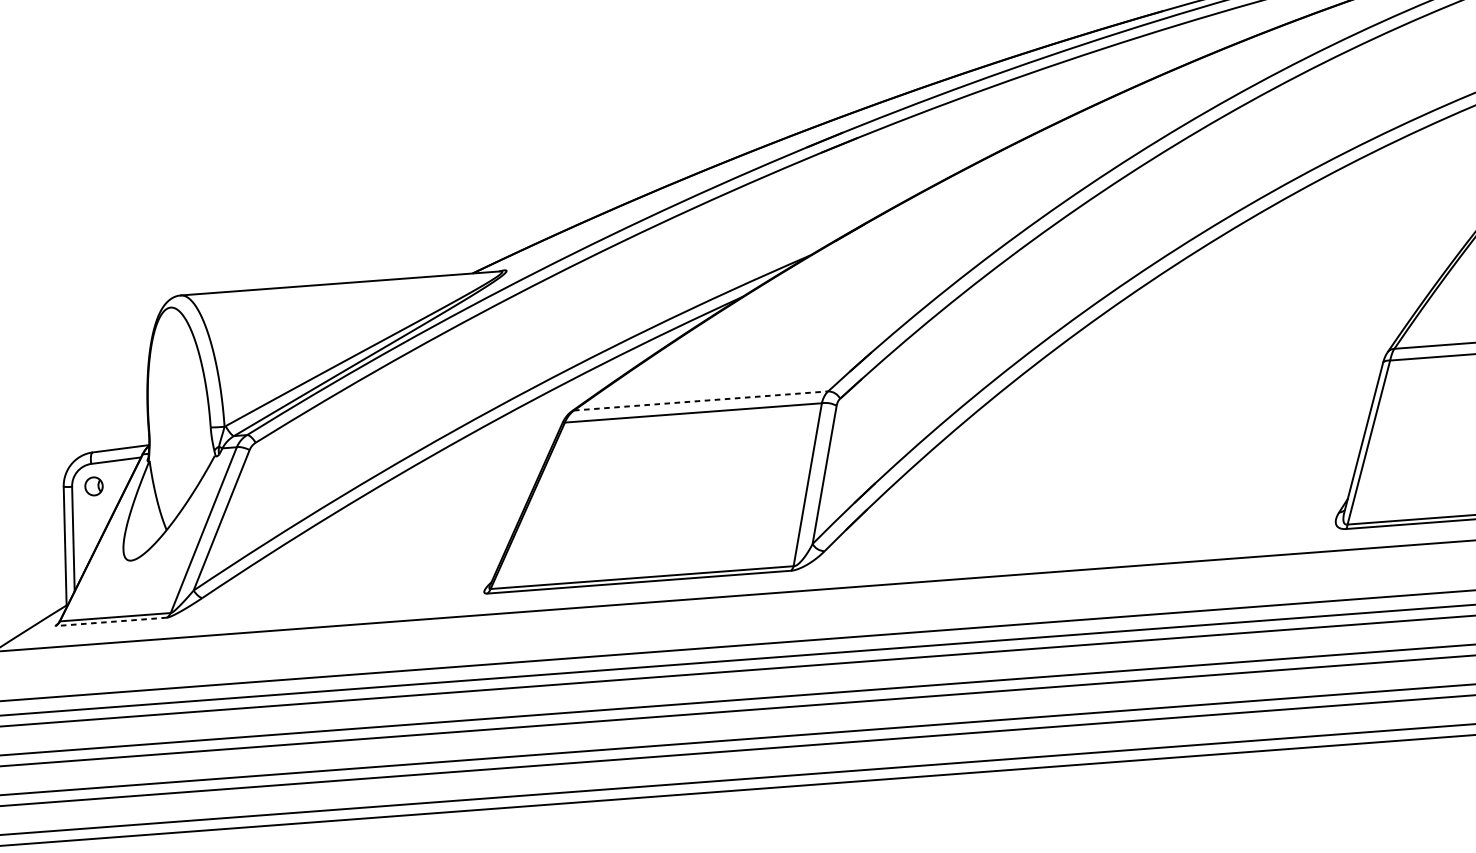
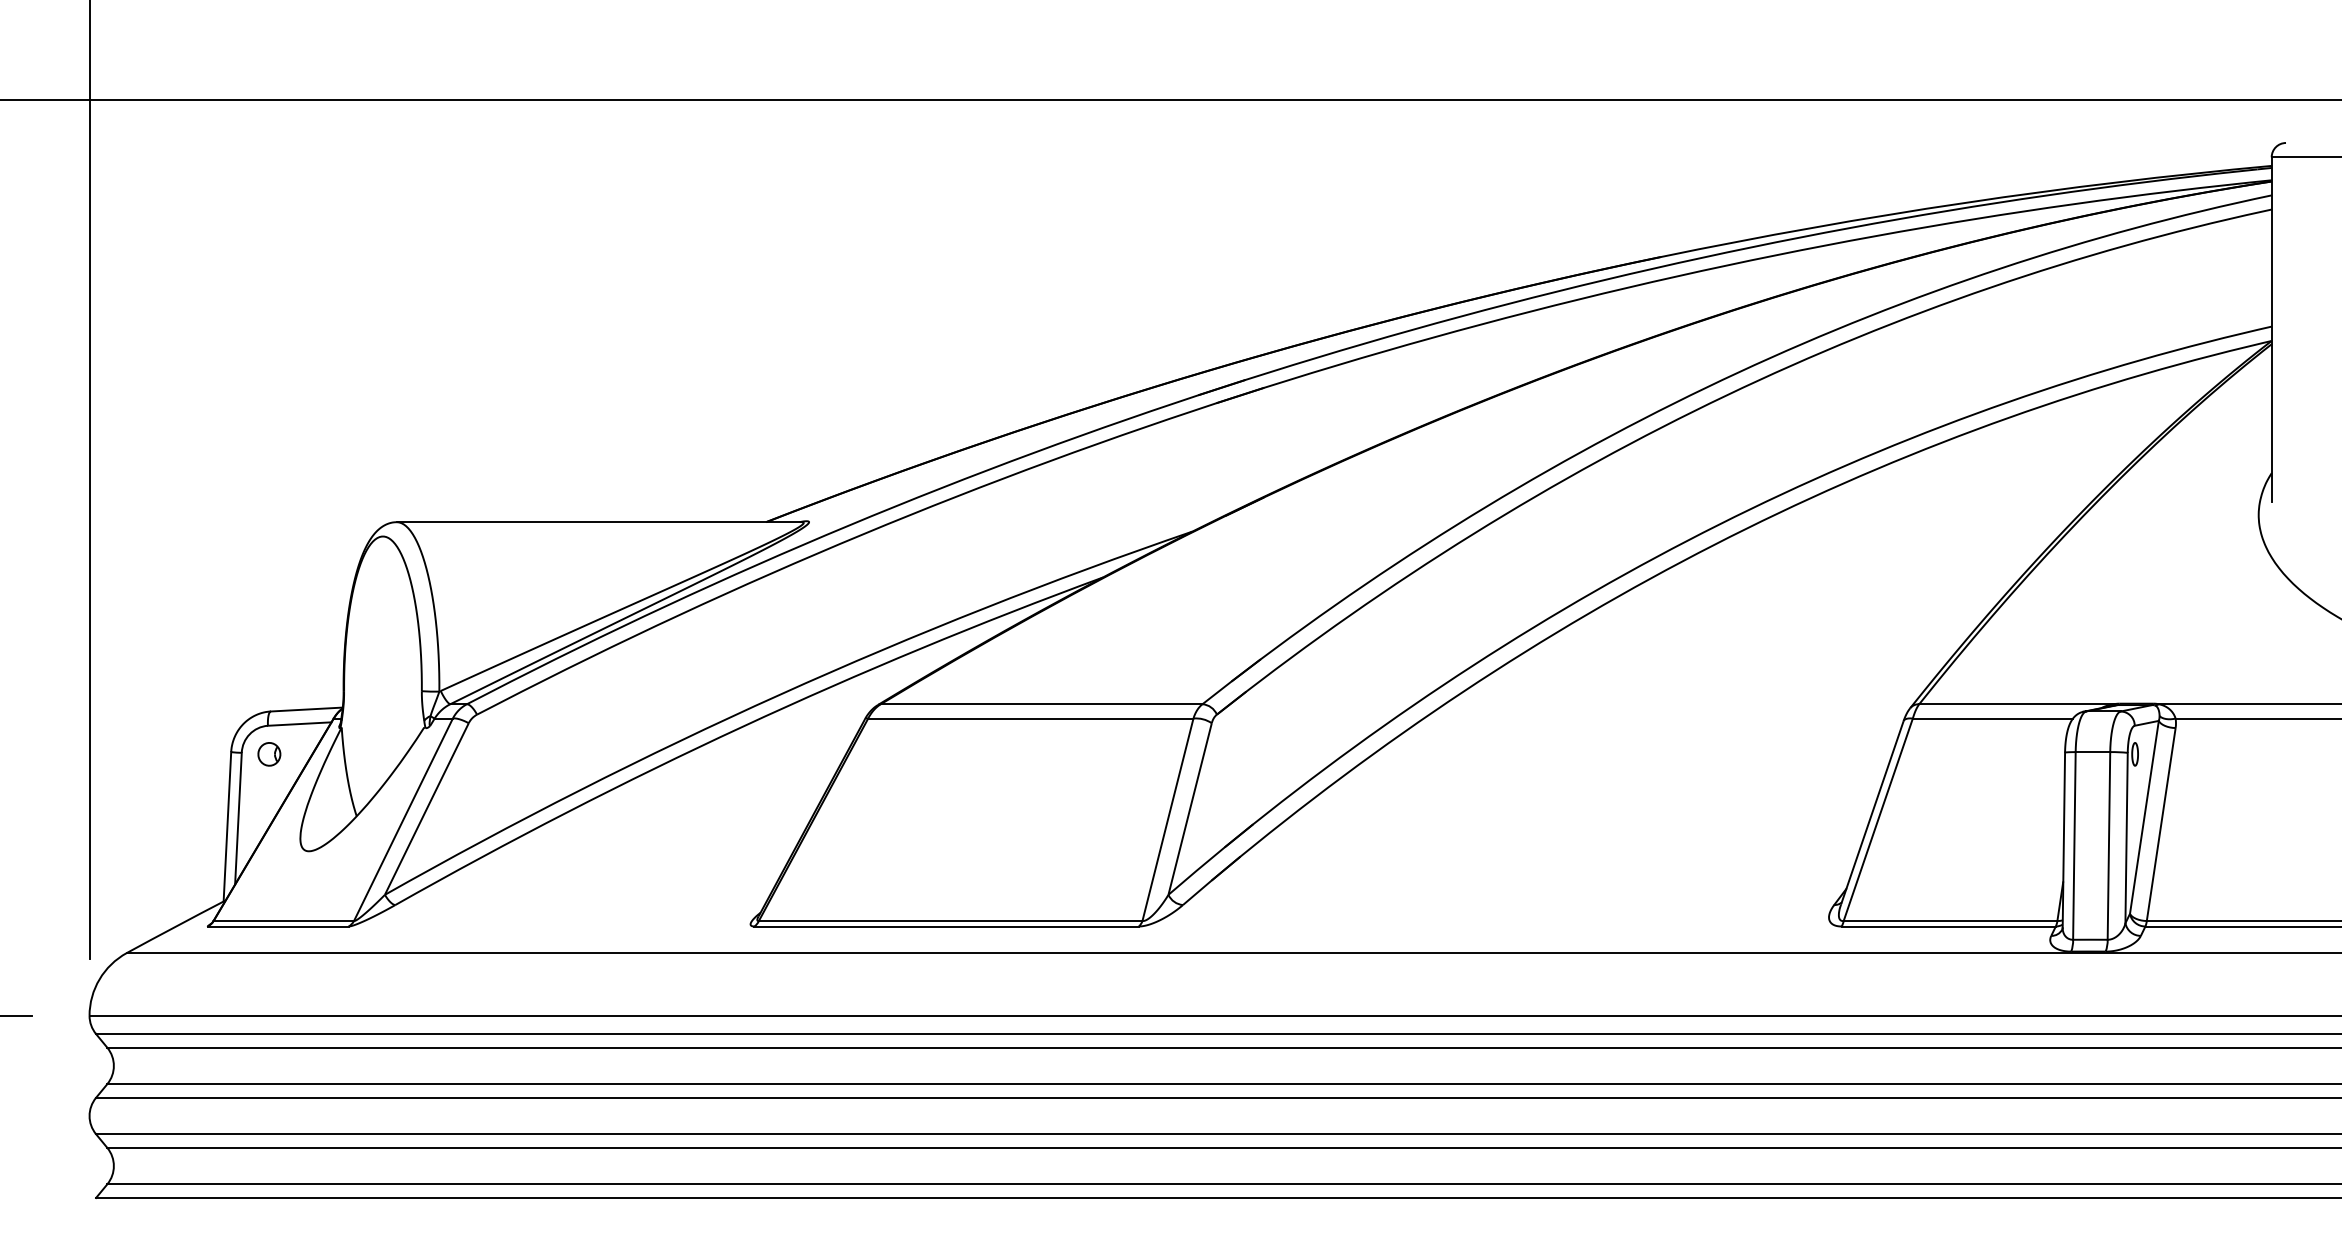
line: (701, 401) -> (1041, 704), dashed -> solid
line: (110, 621) -> (277, 926), dashed -> solid

